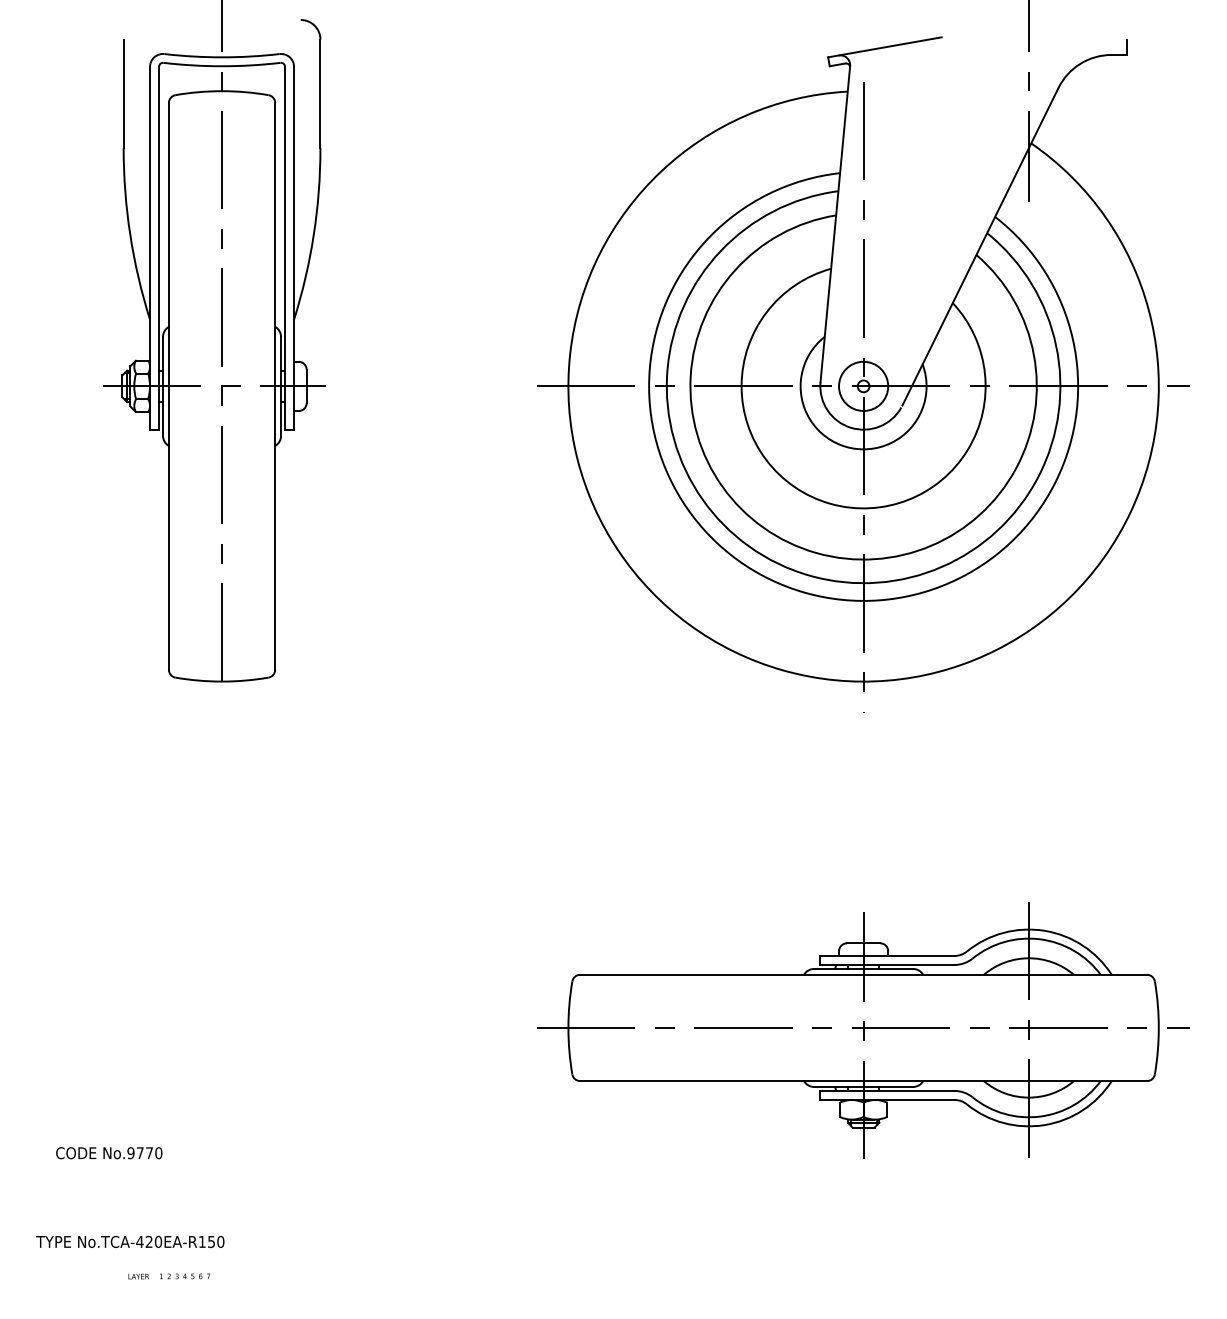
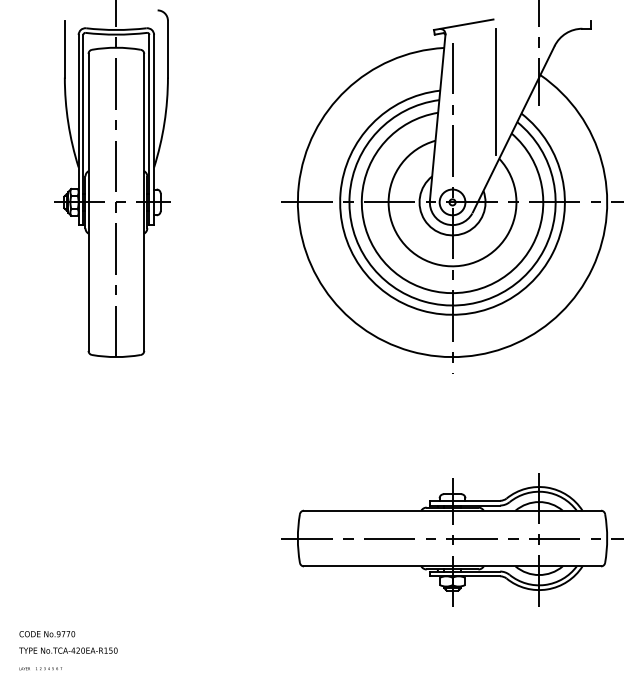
line: (945, 176) -> (495, 92), added
text: (109, 1153) -> (47, 634), moved
text: (168, 1275) -> (40, 668), moved

